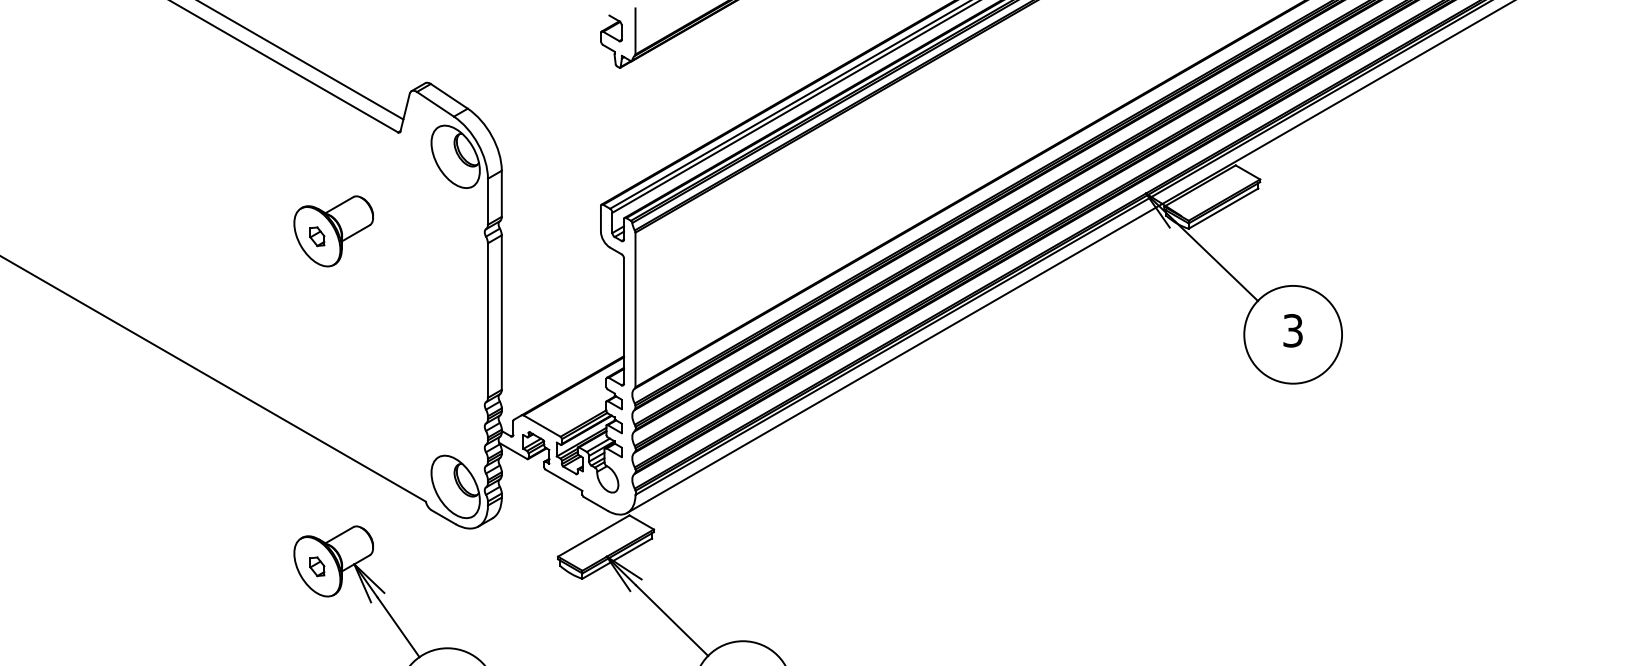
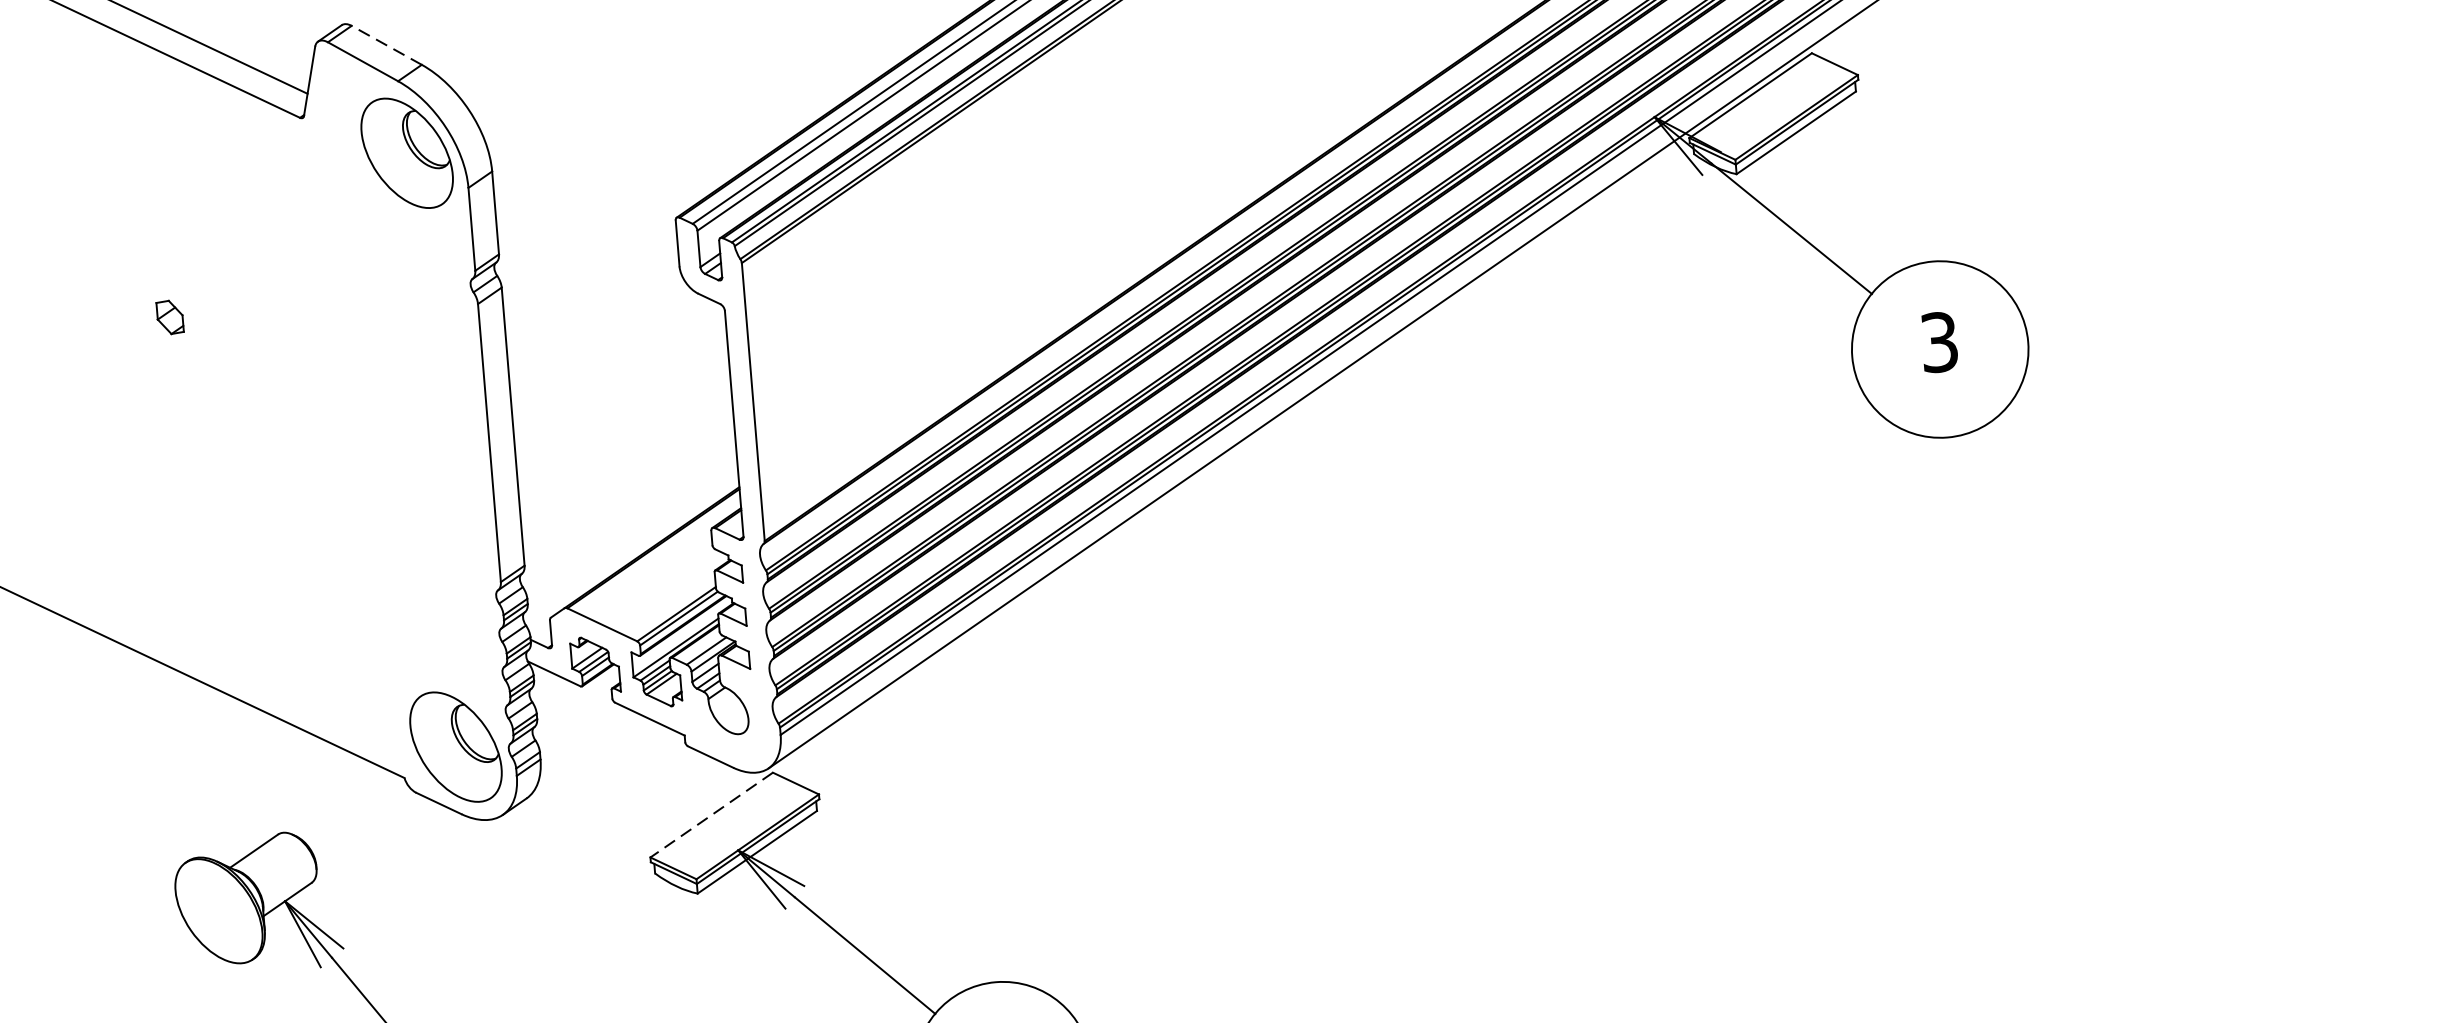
line: (448, 96) -> (385, 45), solid -> dashed
part: (333, 231) -> (198, 305), removed
line: (593, 536) -> (711, 815), solid -> dashed
part: (317, 566) -> (219, 910), removed

